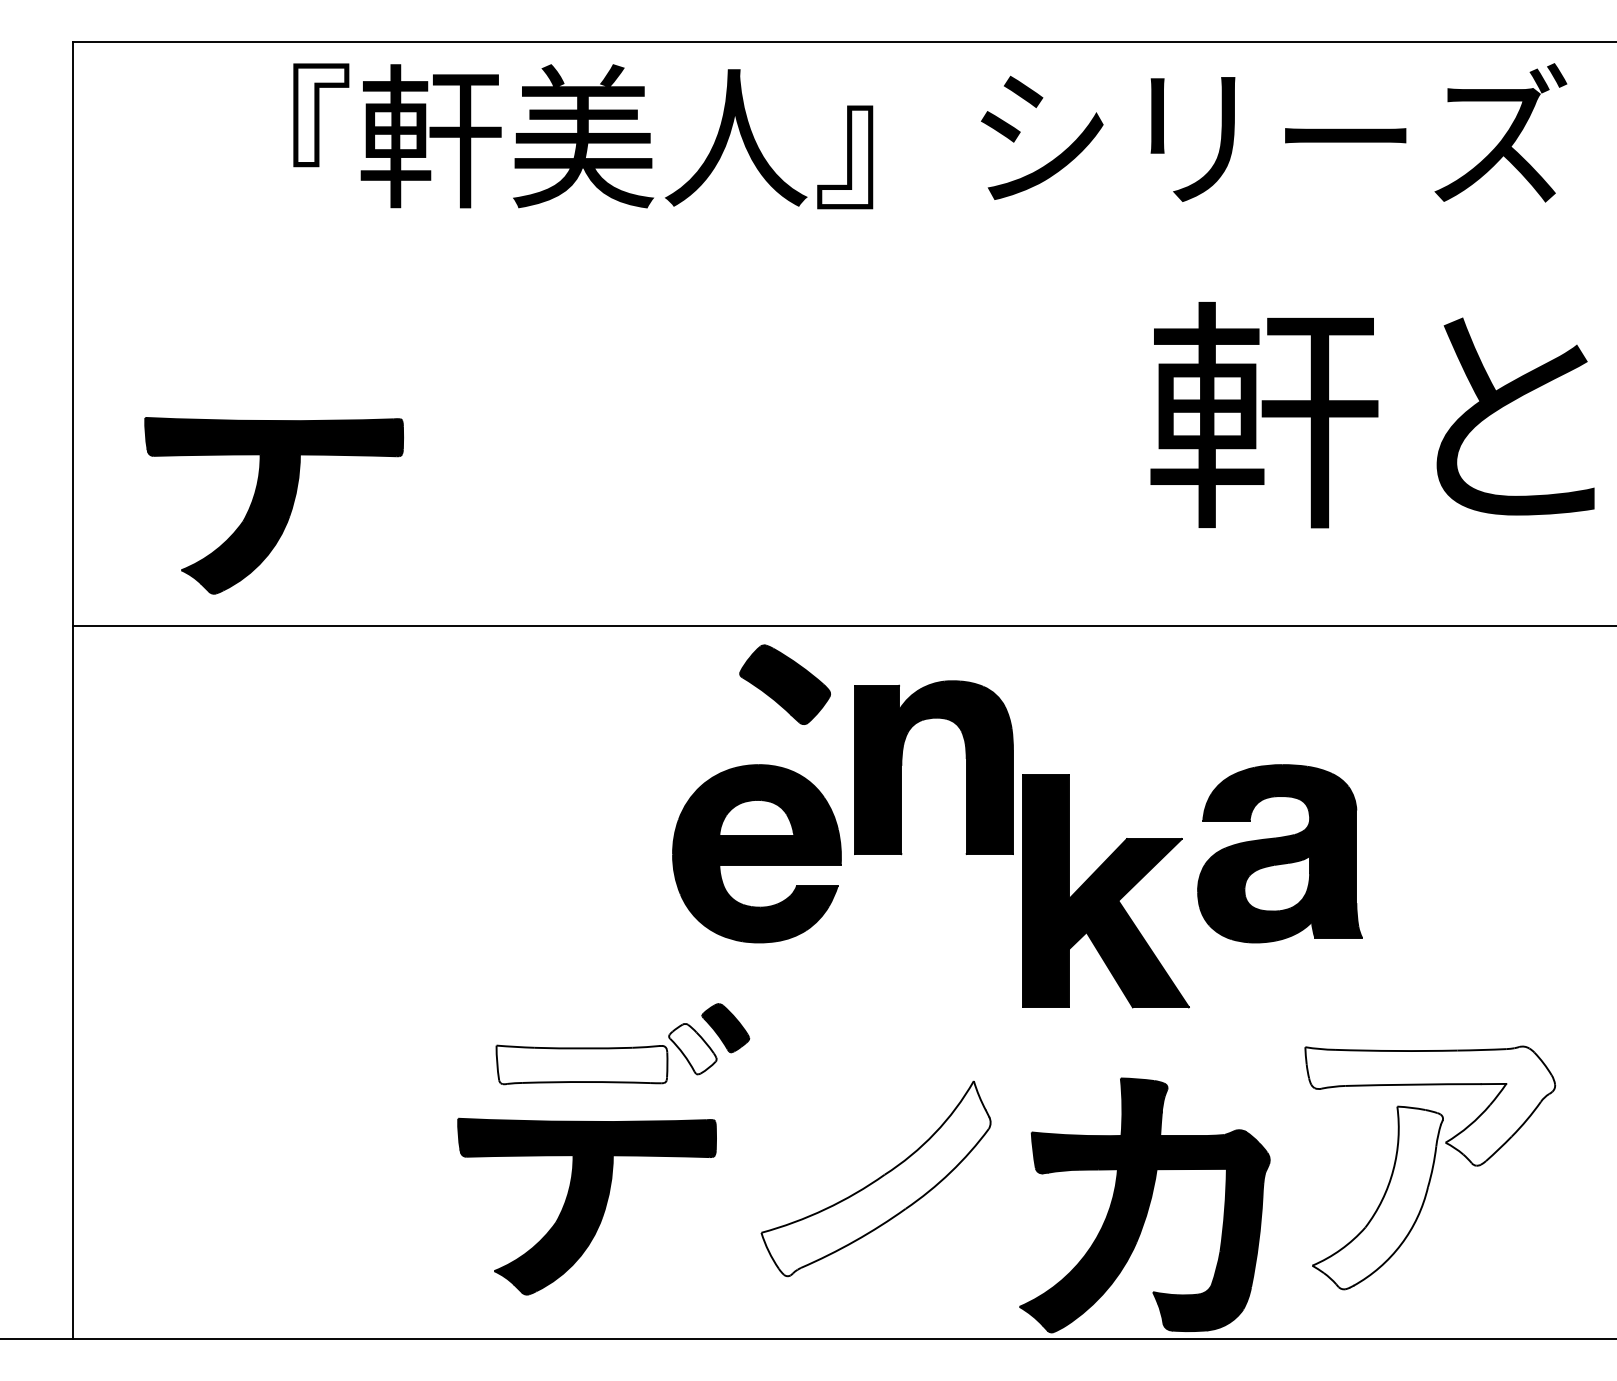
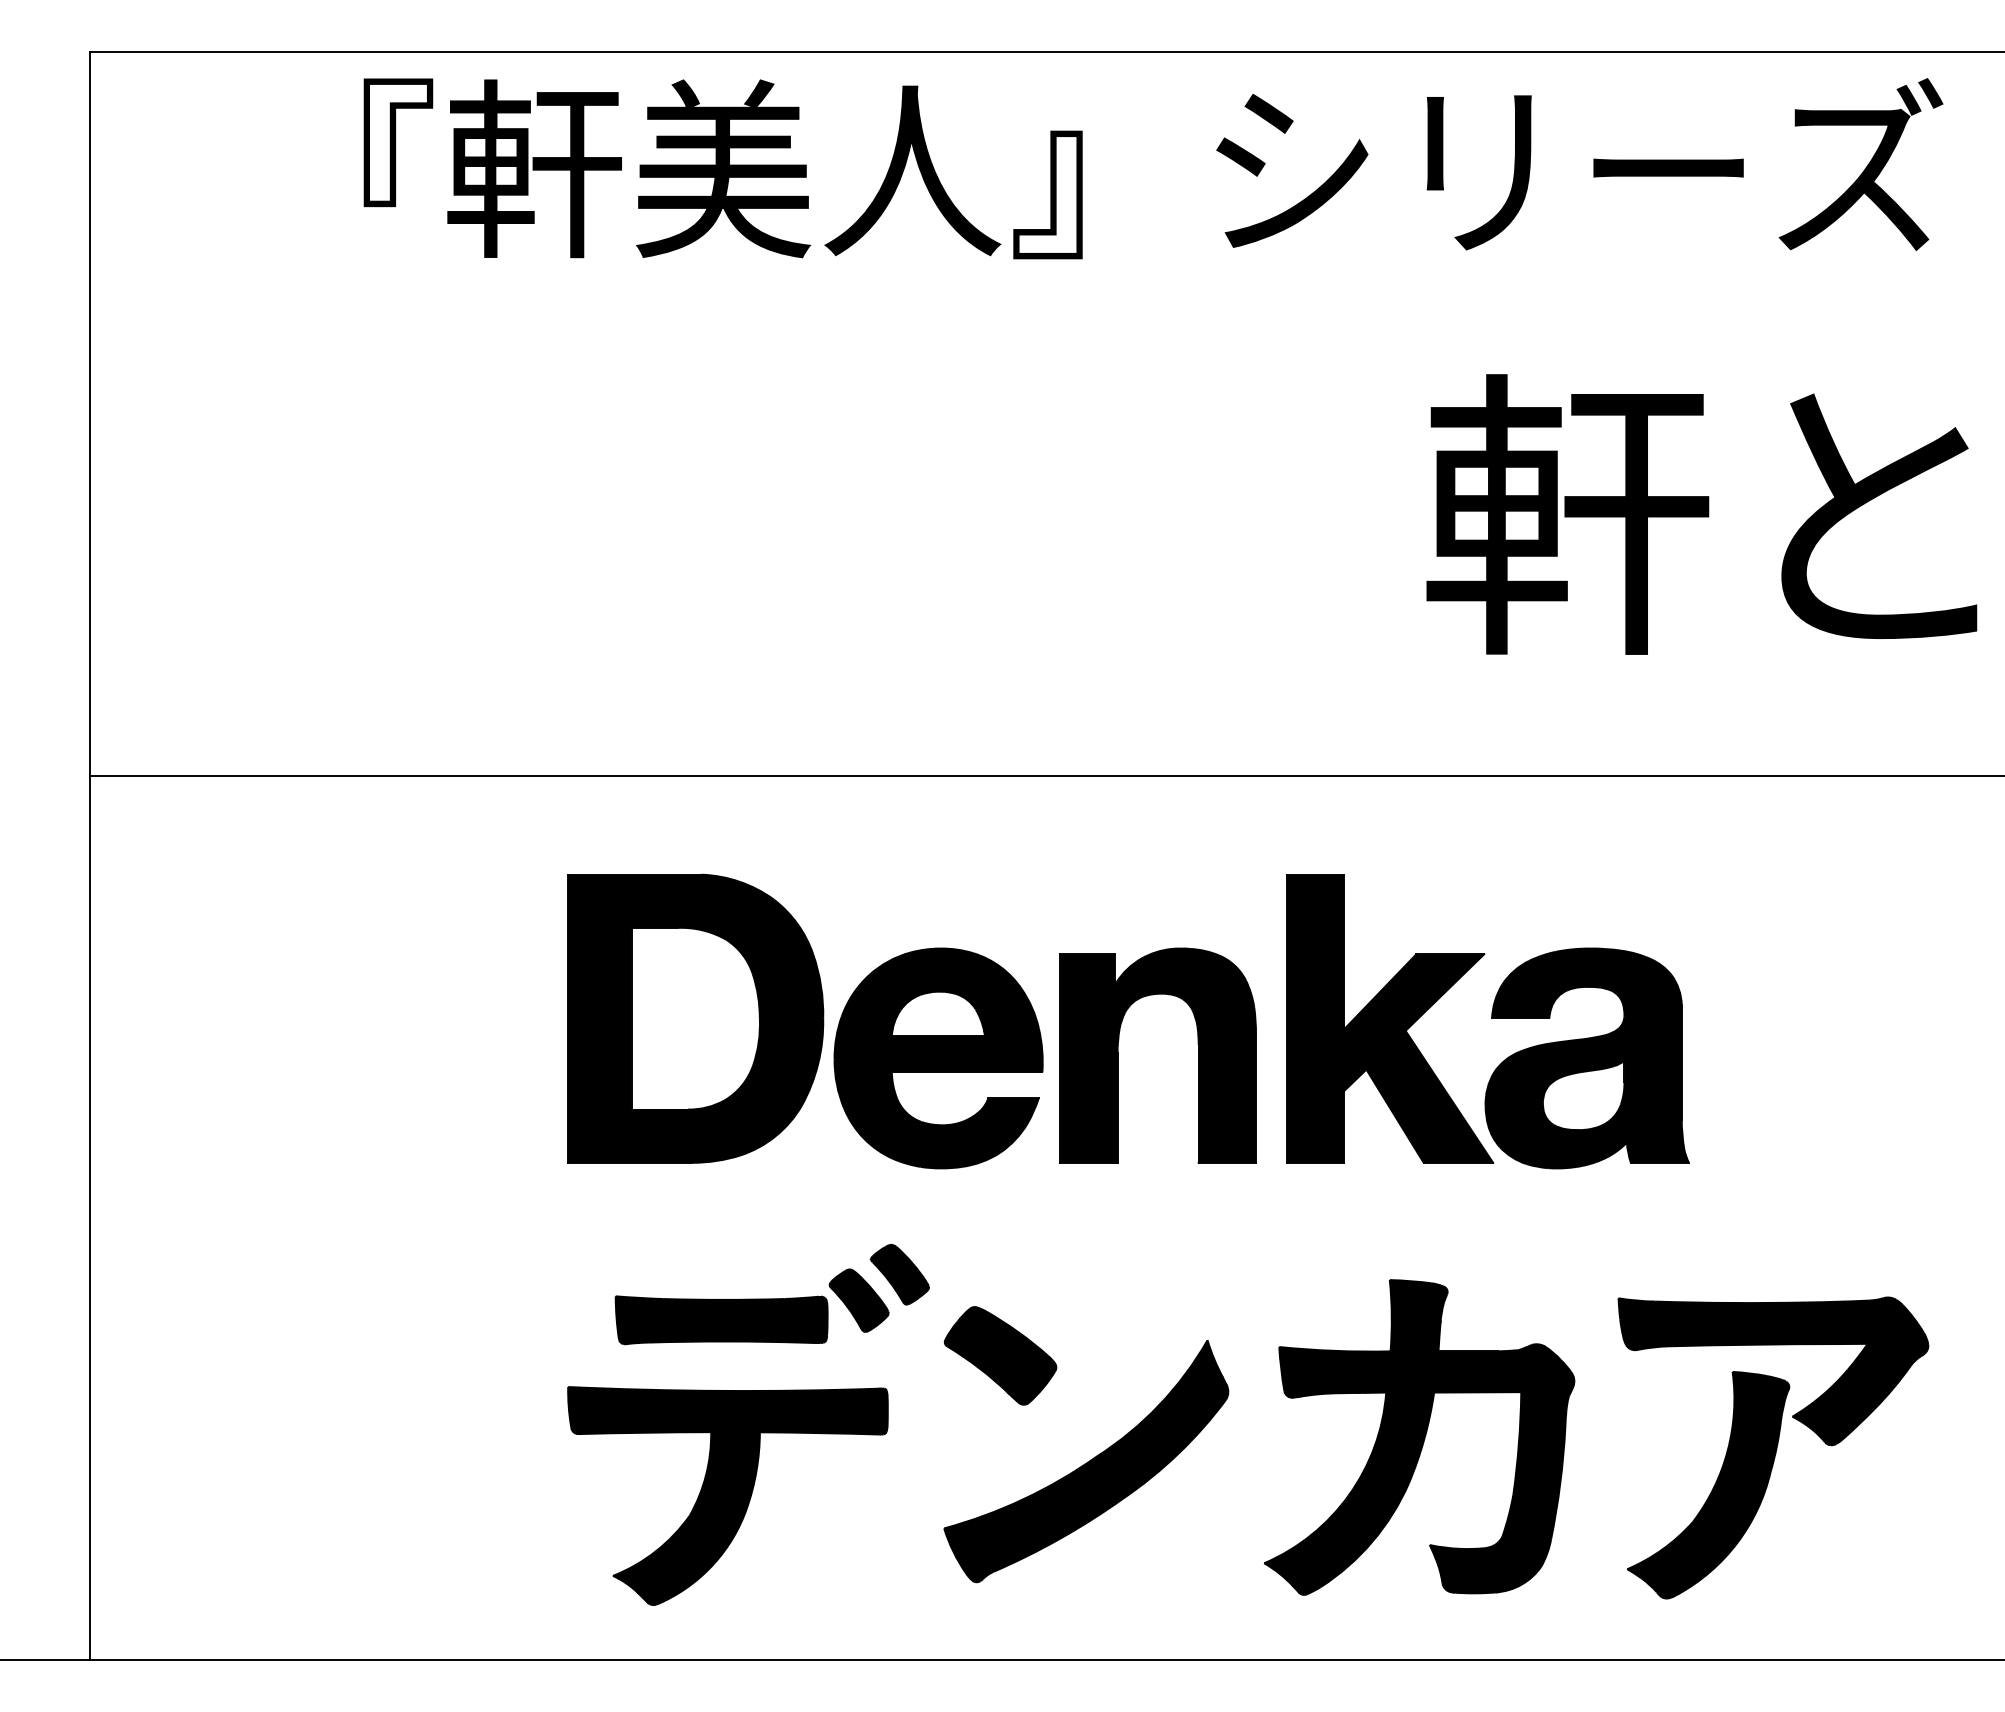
part: (273, 505) -> (339, 626), removed
part: (785, 684) -> (1000, 1355), moved
part: (902, 767) -> (1118, 1055), moved
part: (560, 821) -> (695, 1018), added
part: (1106, 890) -> (1390, 1018), moved
fill: (692, 1048) -> (858, 1300), added
fill: (581, 1065) -> (721, 1320), added
fill: (1430, 1106) -> (1773, 1371), added
fill: (876, 1178) -> (1086, 1461), added
fill: (1377, 1197) -> (1708, 1484), added
part: (1144, 1205) -> (1419, 1437), moved

